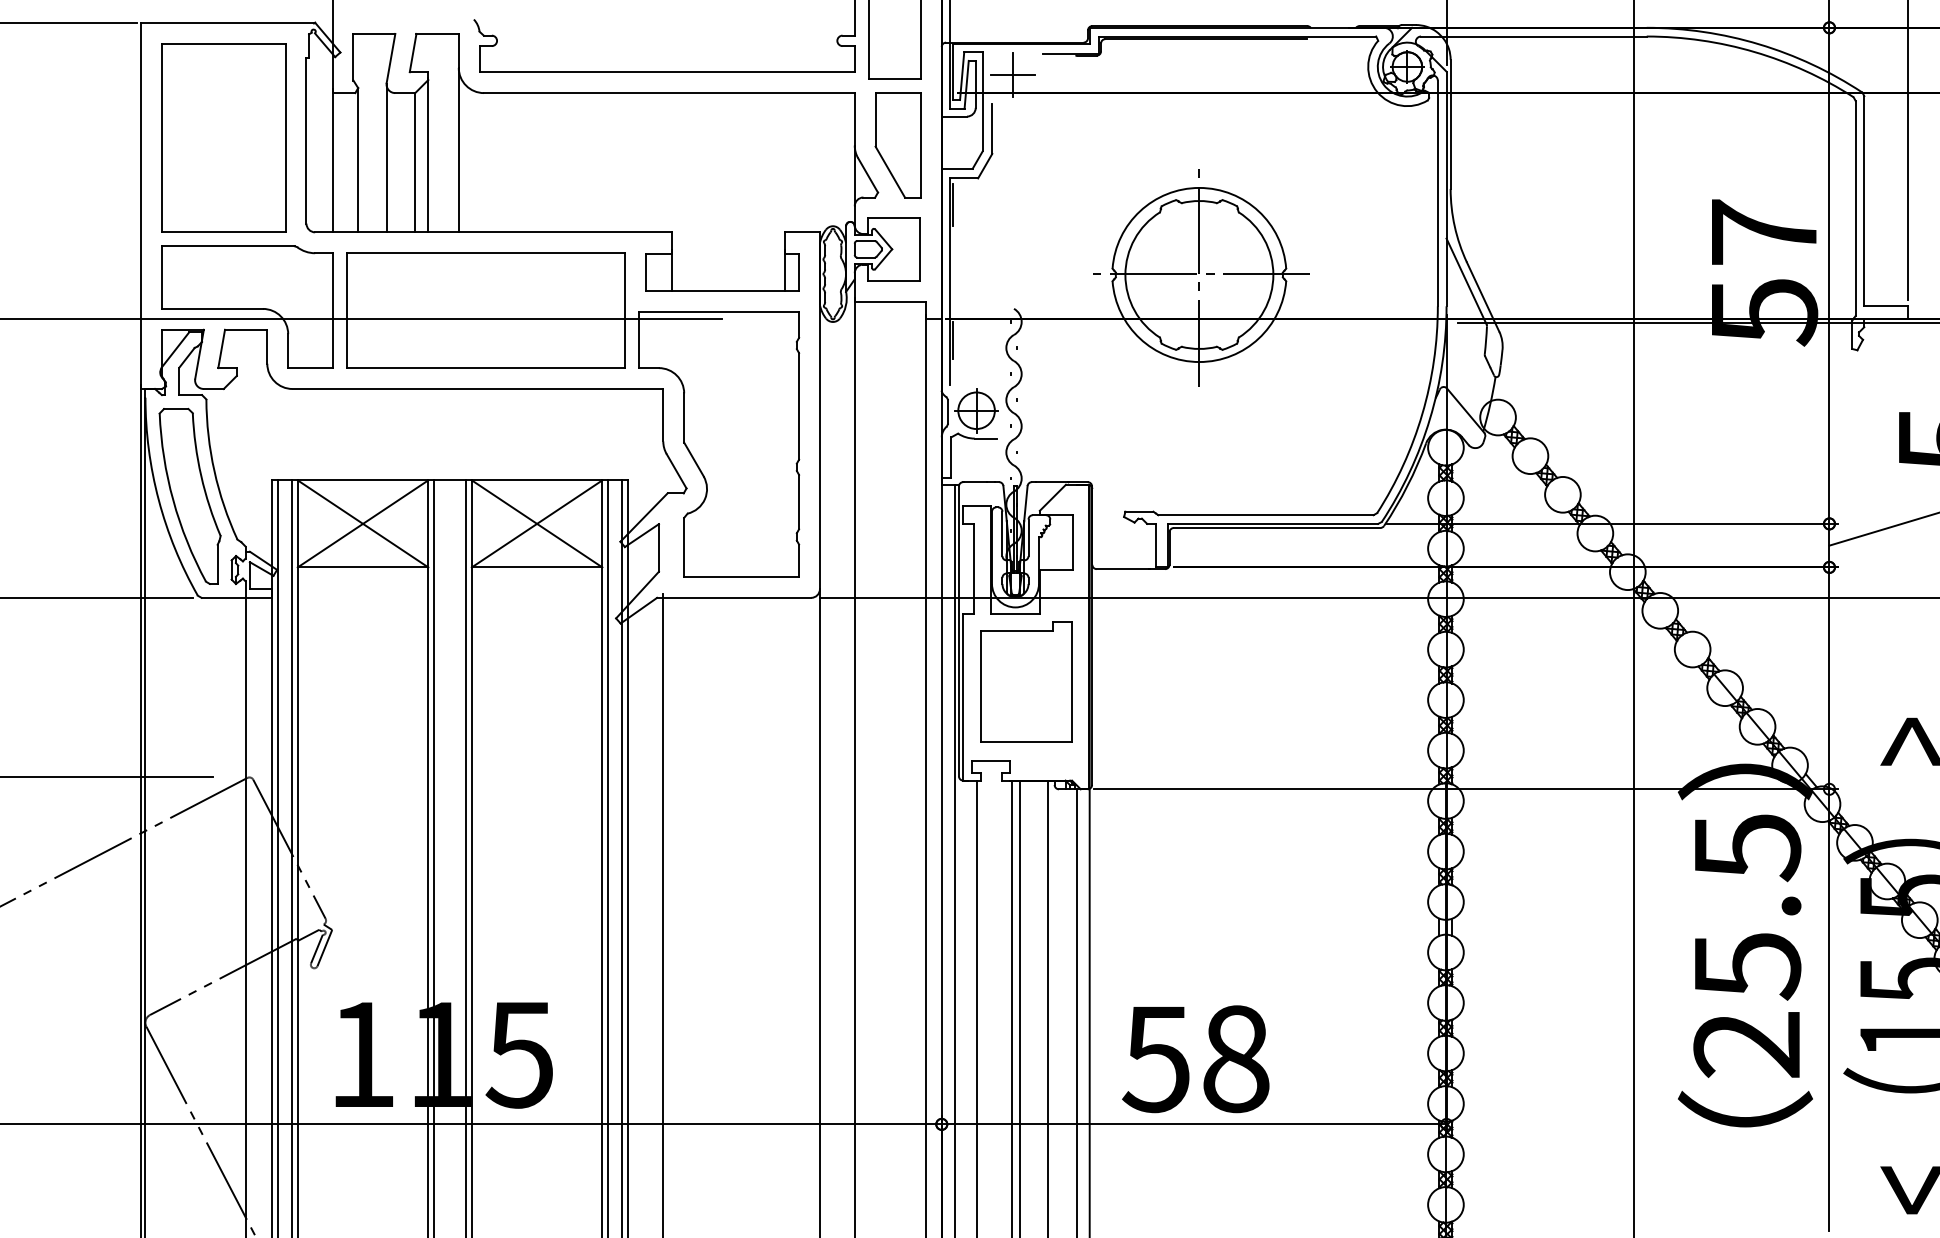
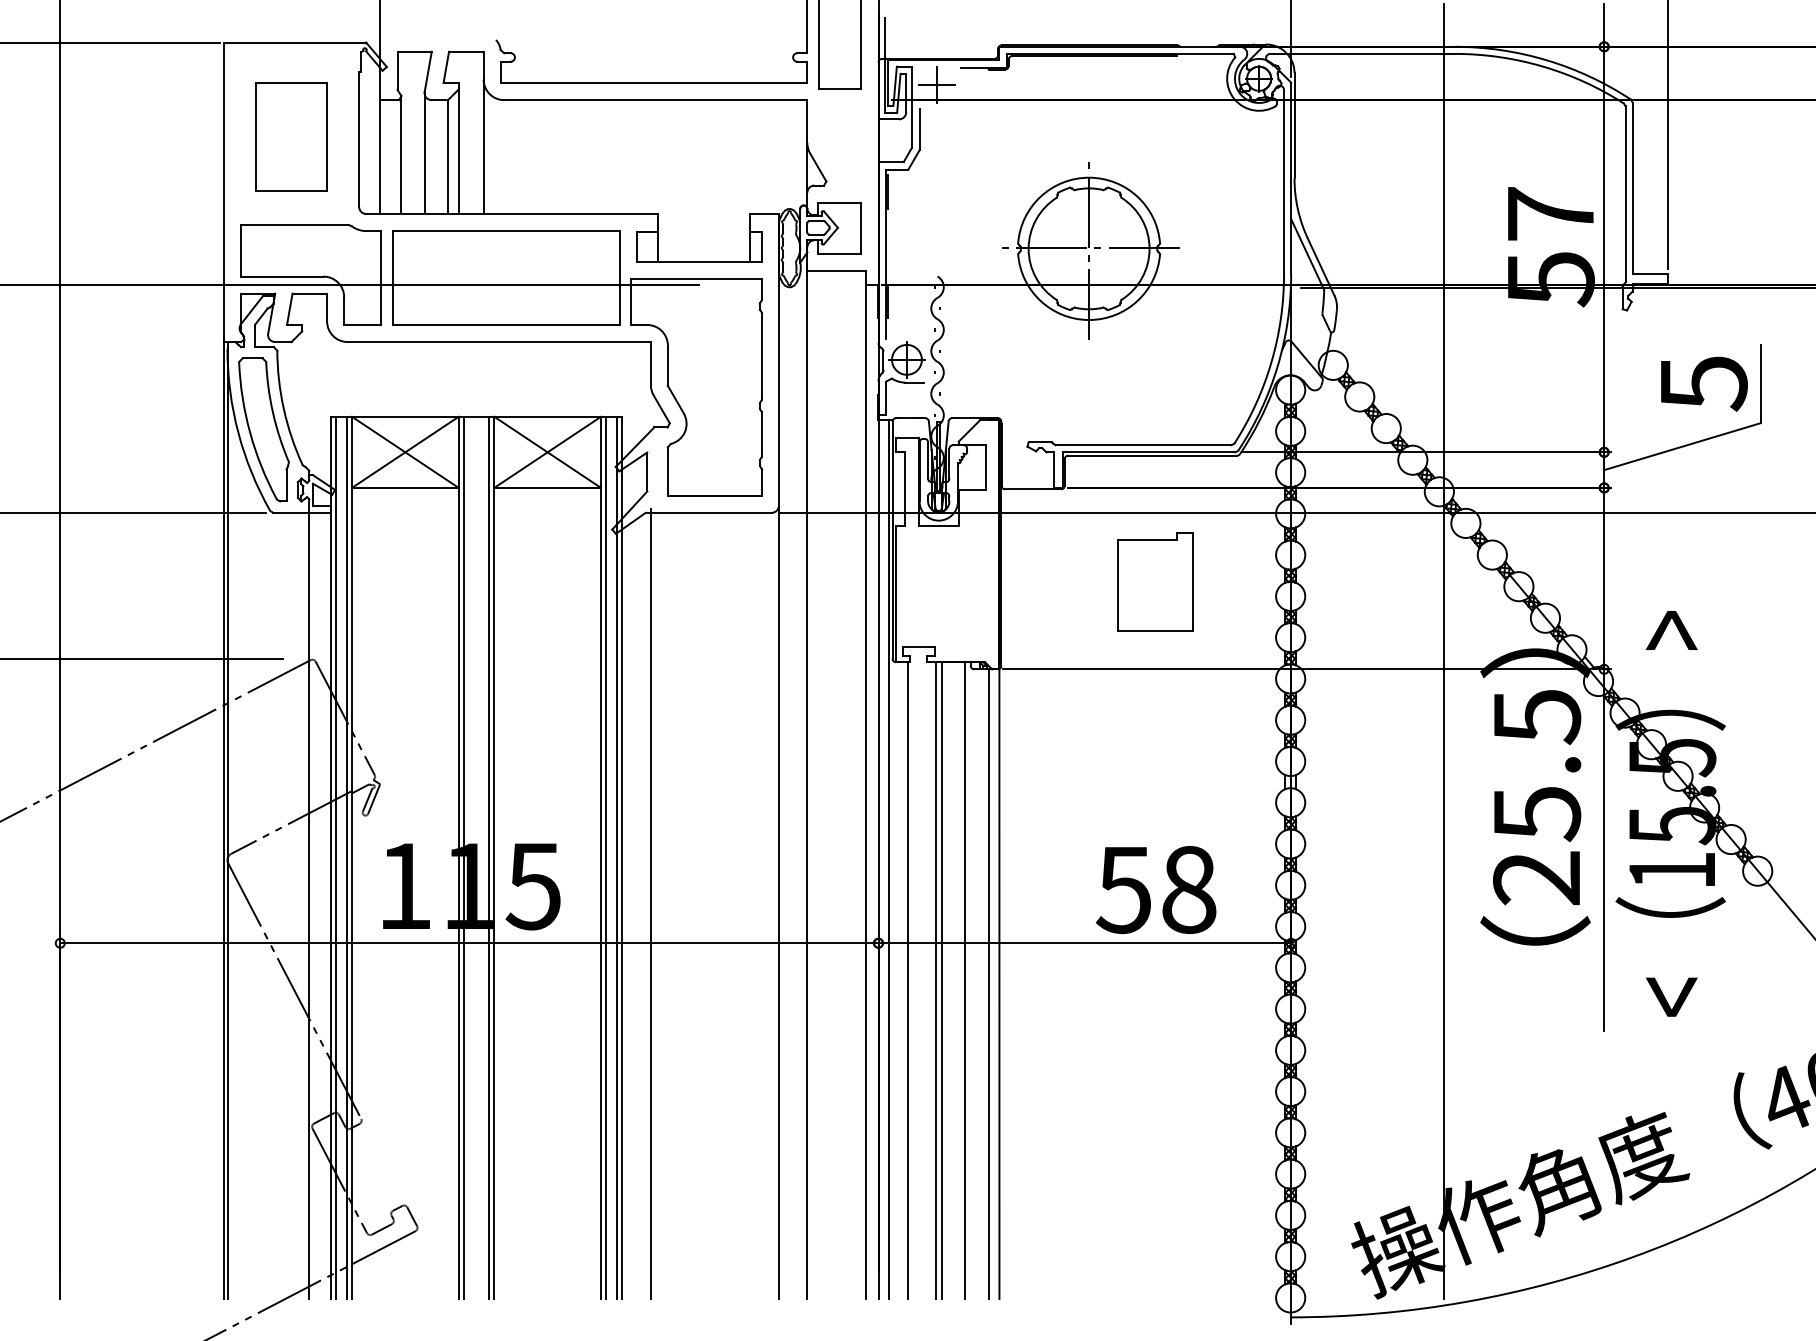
part: (223, 137) -> (291, 136), size x0.7
part: (897, 144) -> (842, 142), removed
part: (1026, 681) -> (1155, 581), moved
text: (1196, 1058) -> (1156, 889), moved

